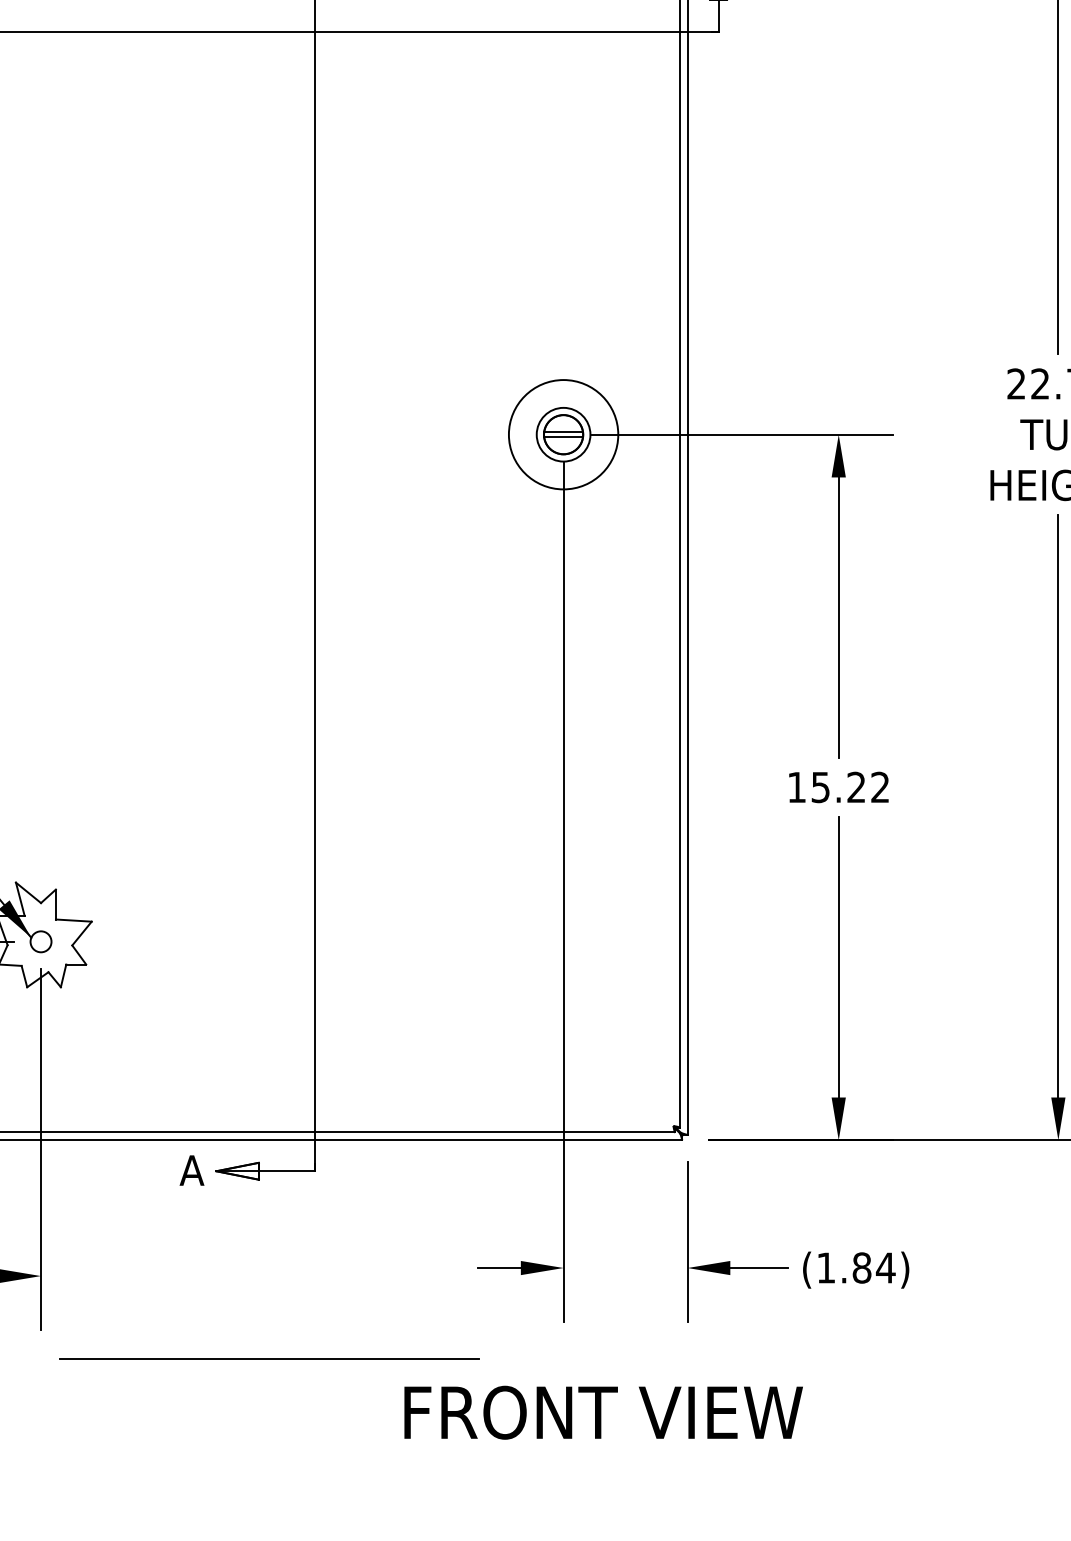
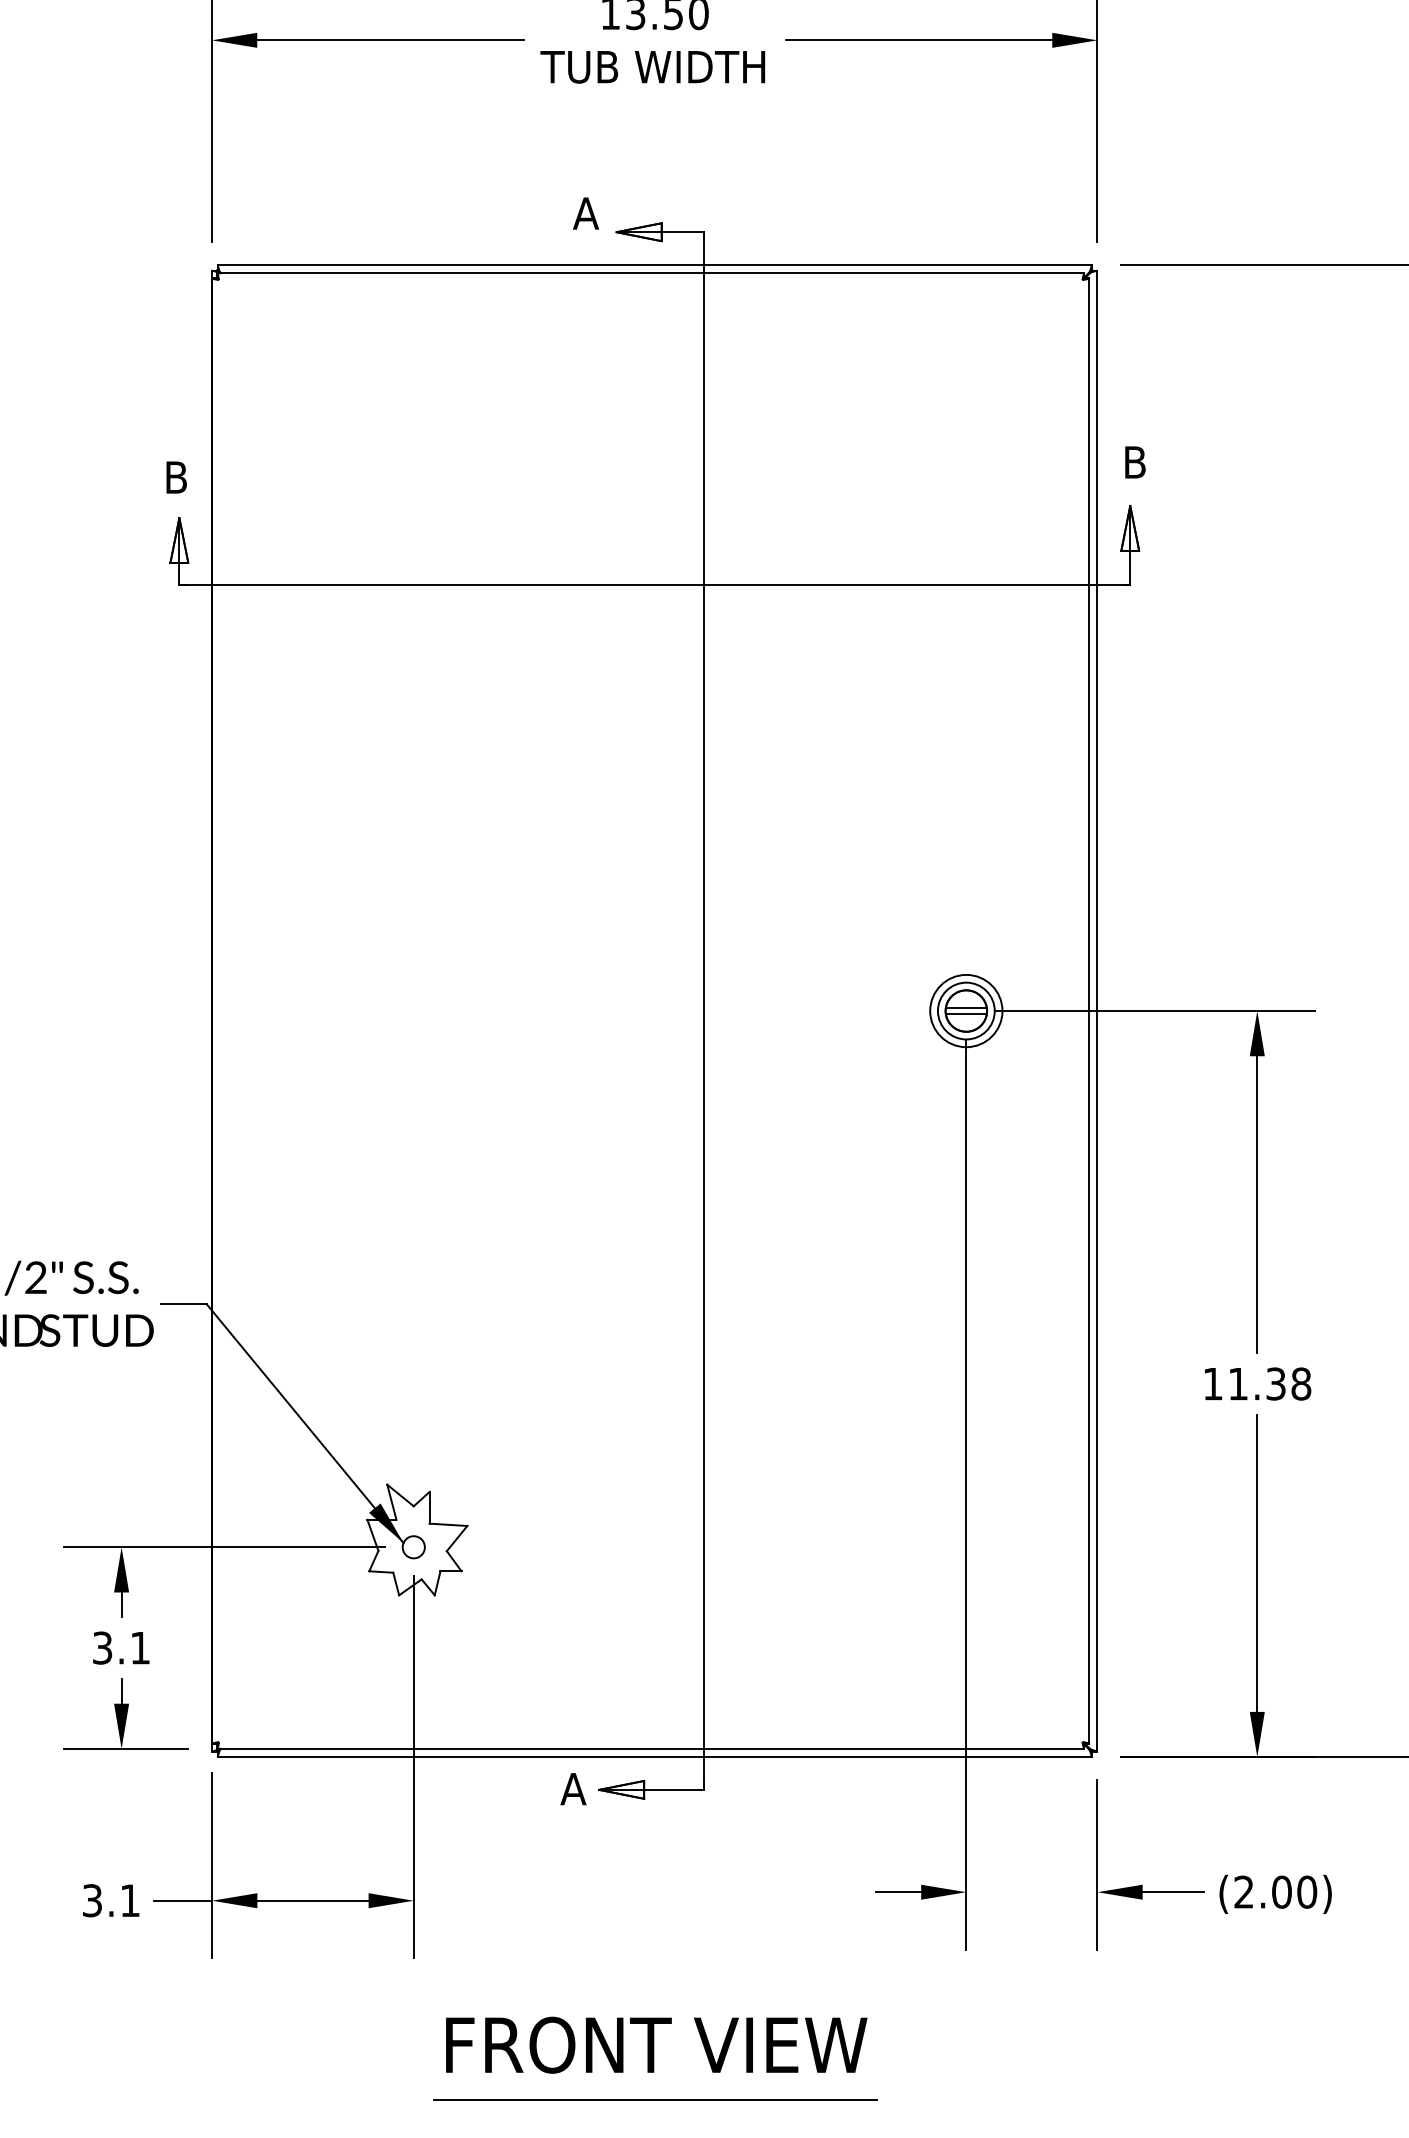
circle: (563, 434) -> (966, 1010), size x0.62
text: (850, 786) -> (1269, 1383), 15.22 -> 11.38
text: (855, 1267) -> (1275, 1891), (1.84) -> (2.00)
line: (269, 1359) -> (655, 2099), moved
text: (603, 1412) -> (656, 2044), moved

